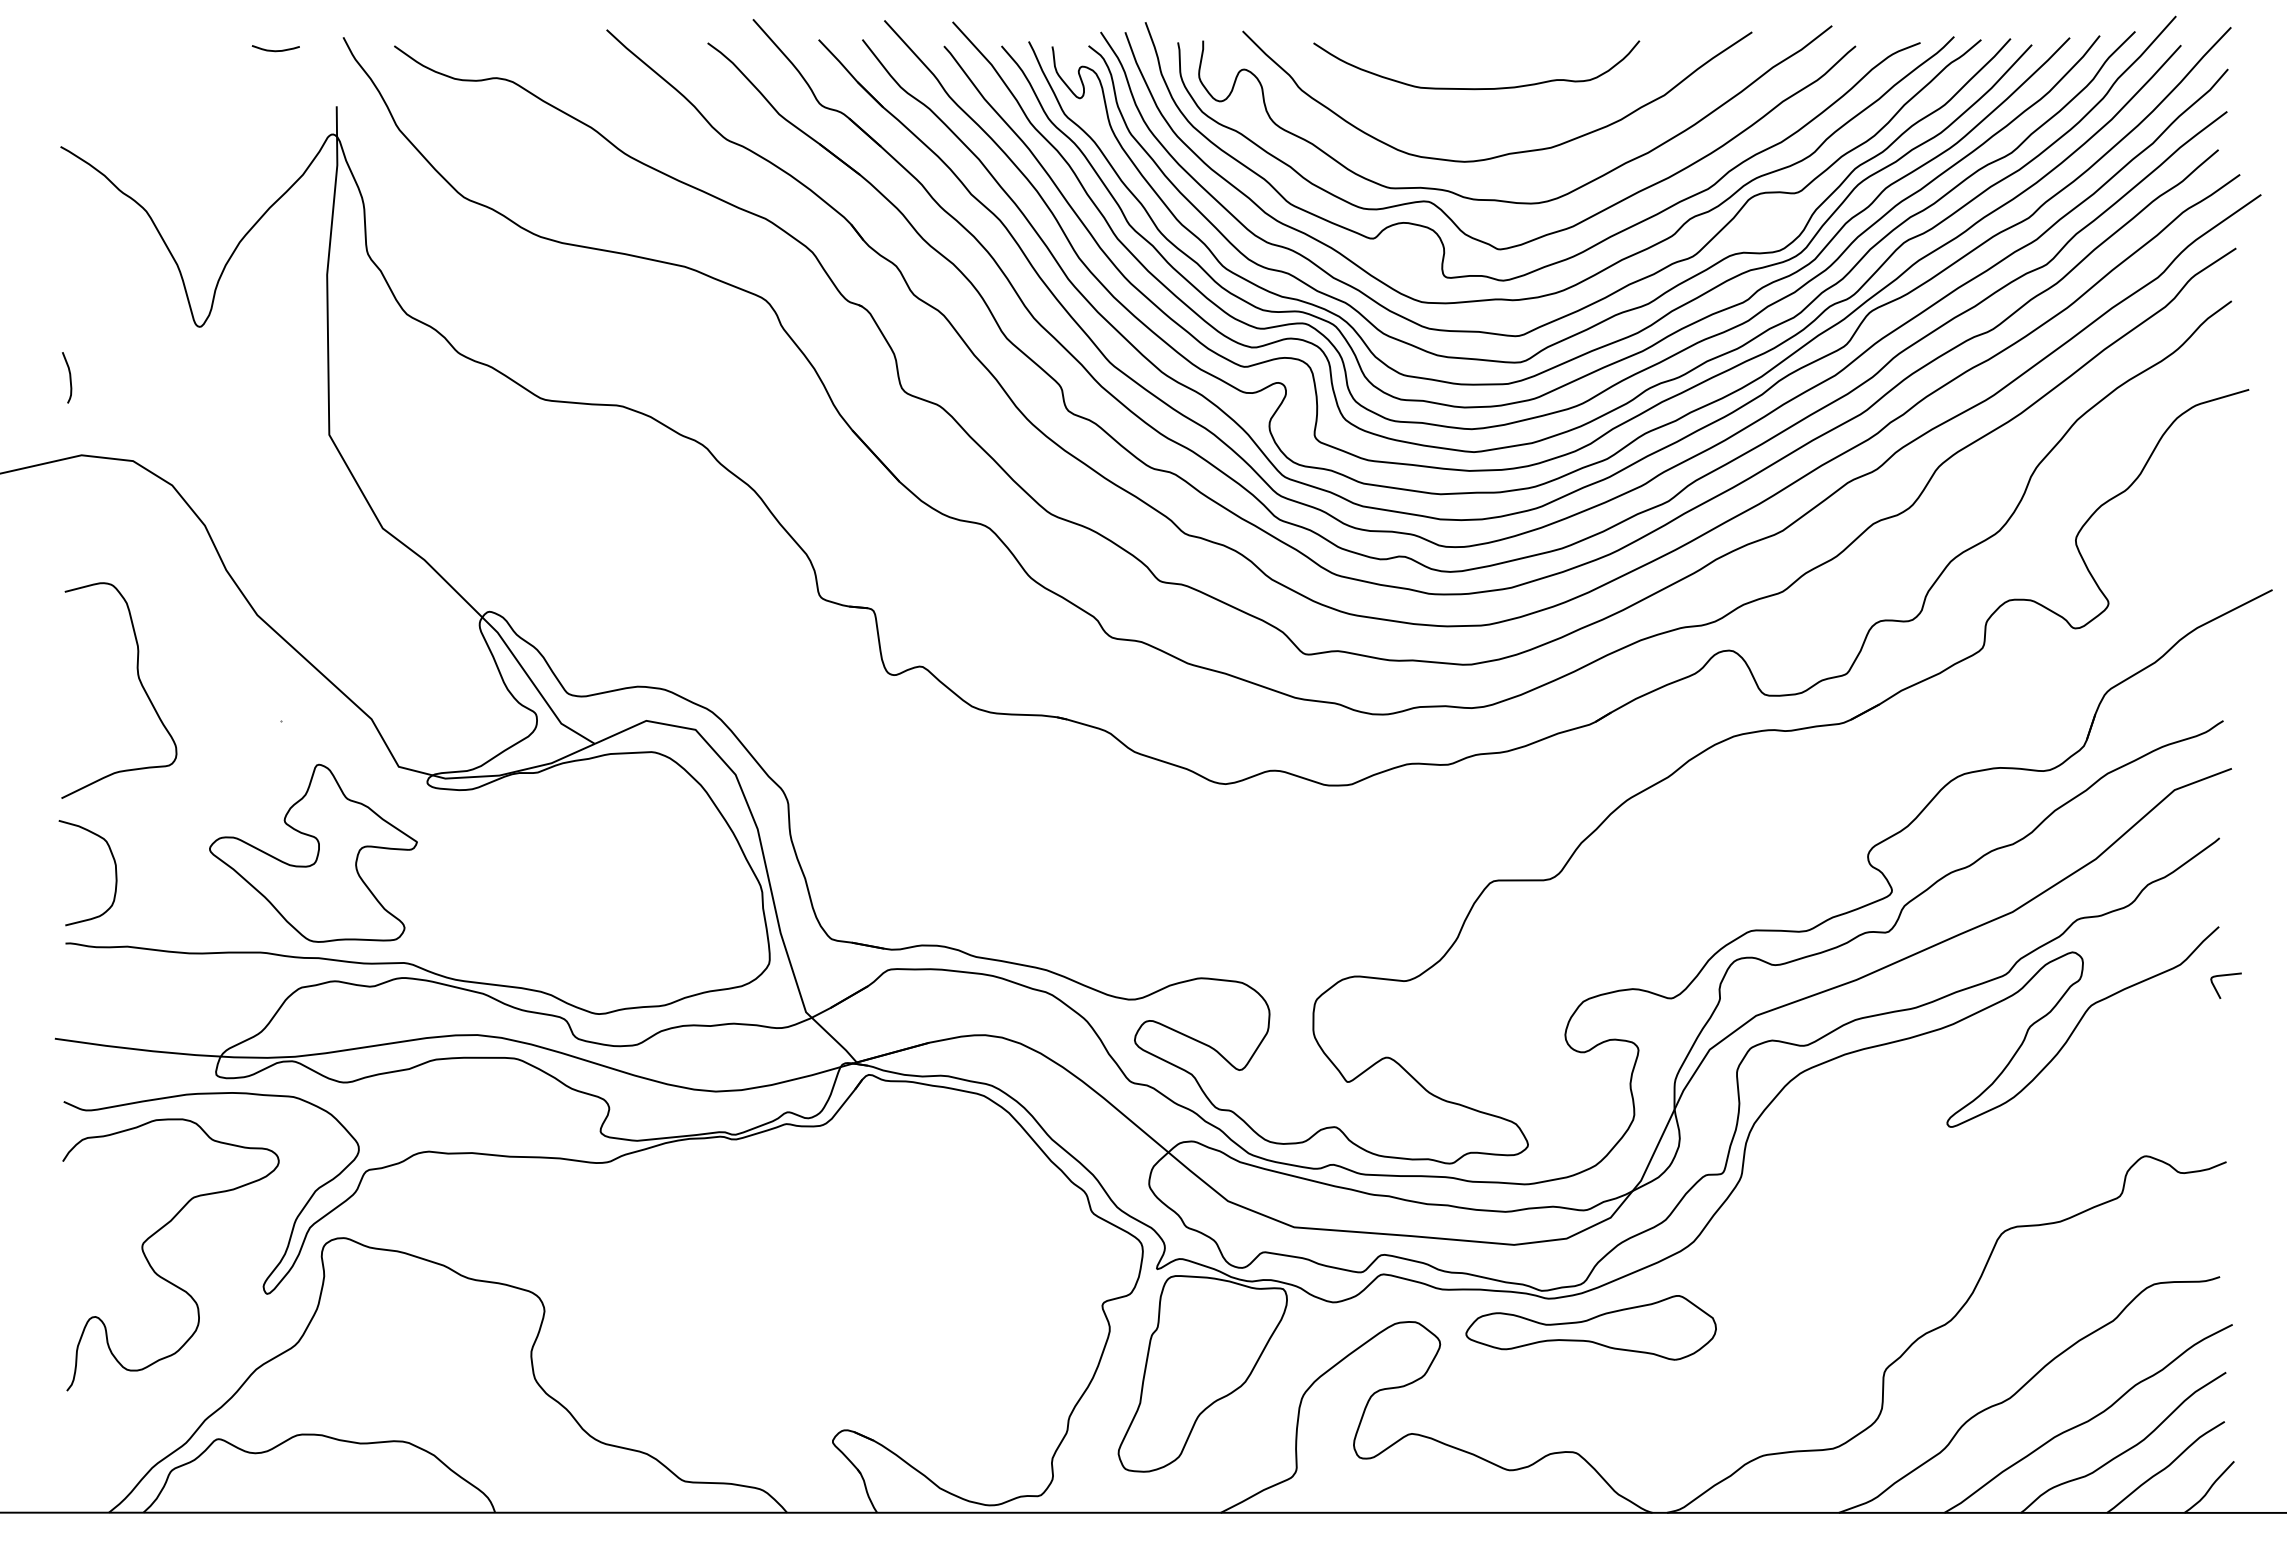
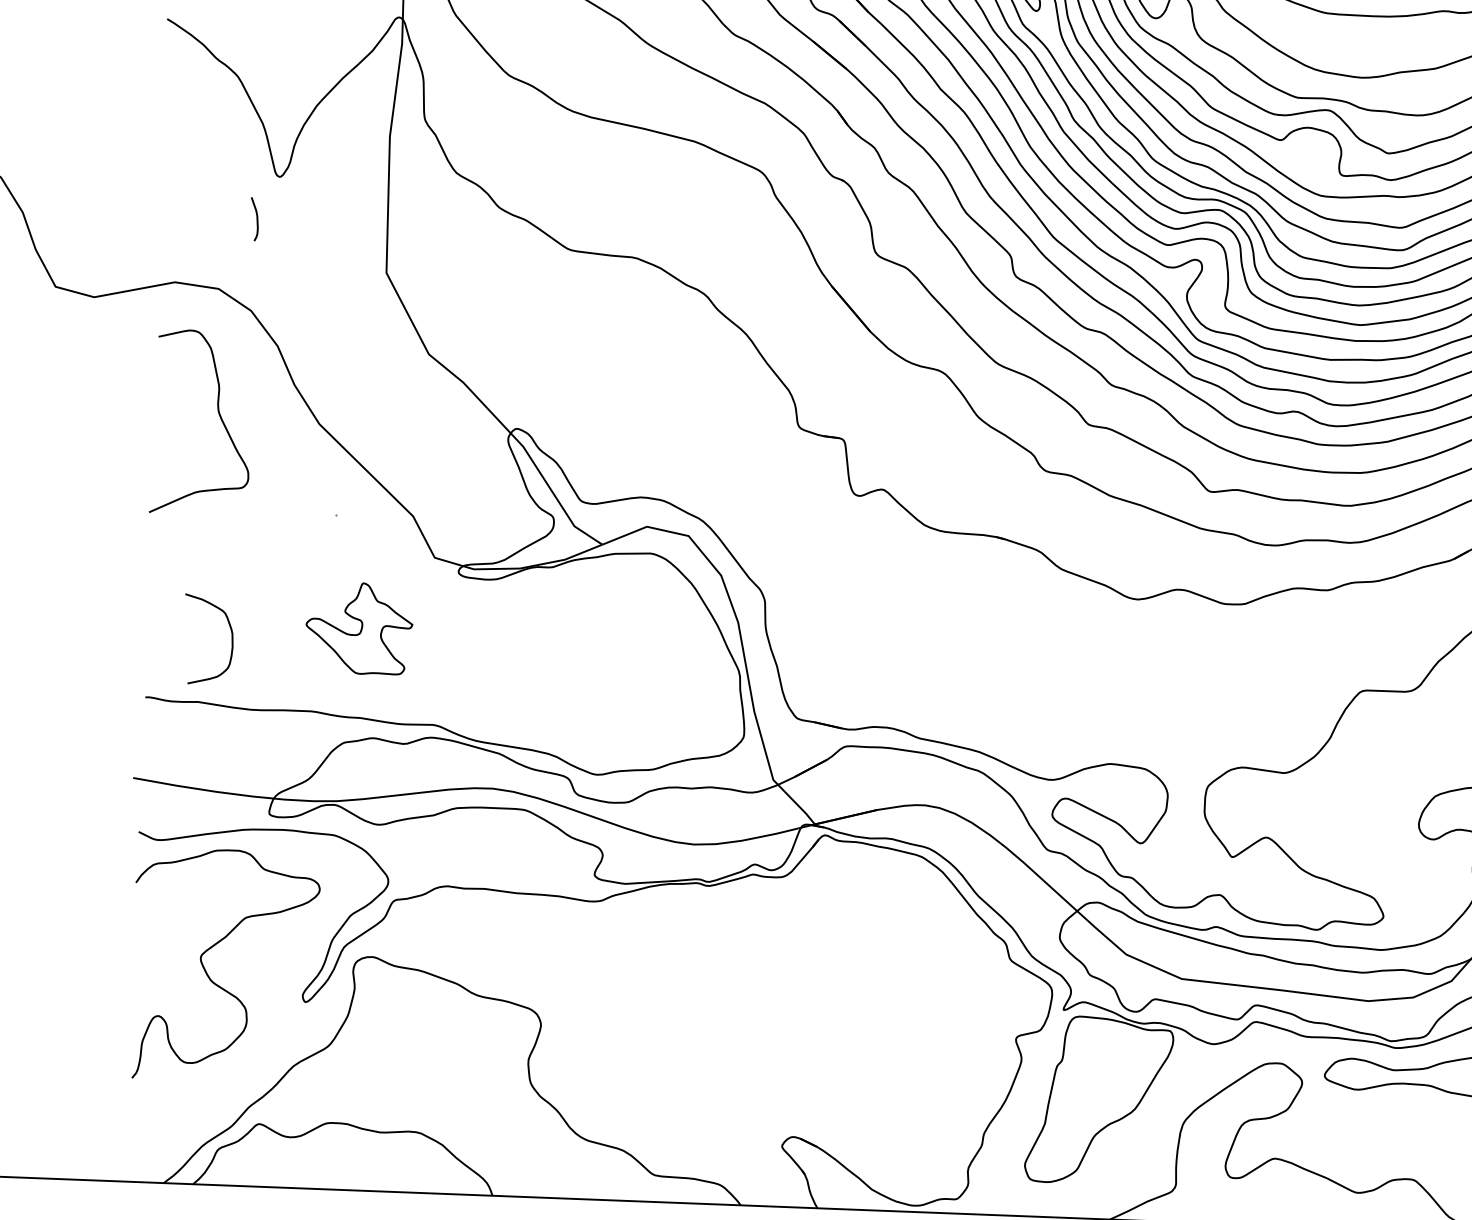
curve: (69, 377) -> (256, 219), moved
curve: (139, 682) -> (219, 416), moved
part: (313, 852) -> (359, 627), size x0.6
curve: (115, 873) -> (231, 640), moved

